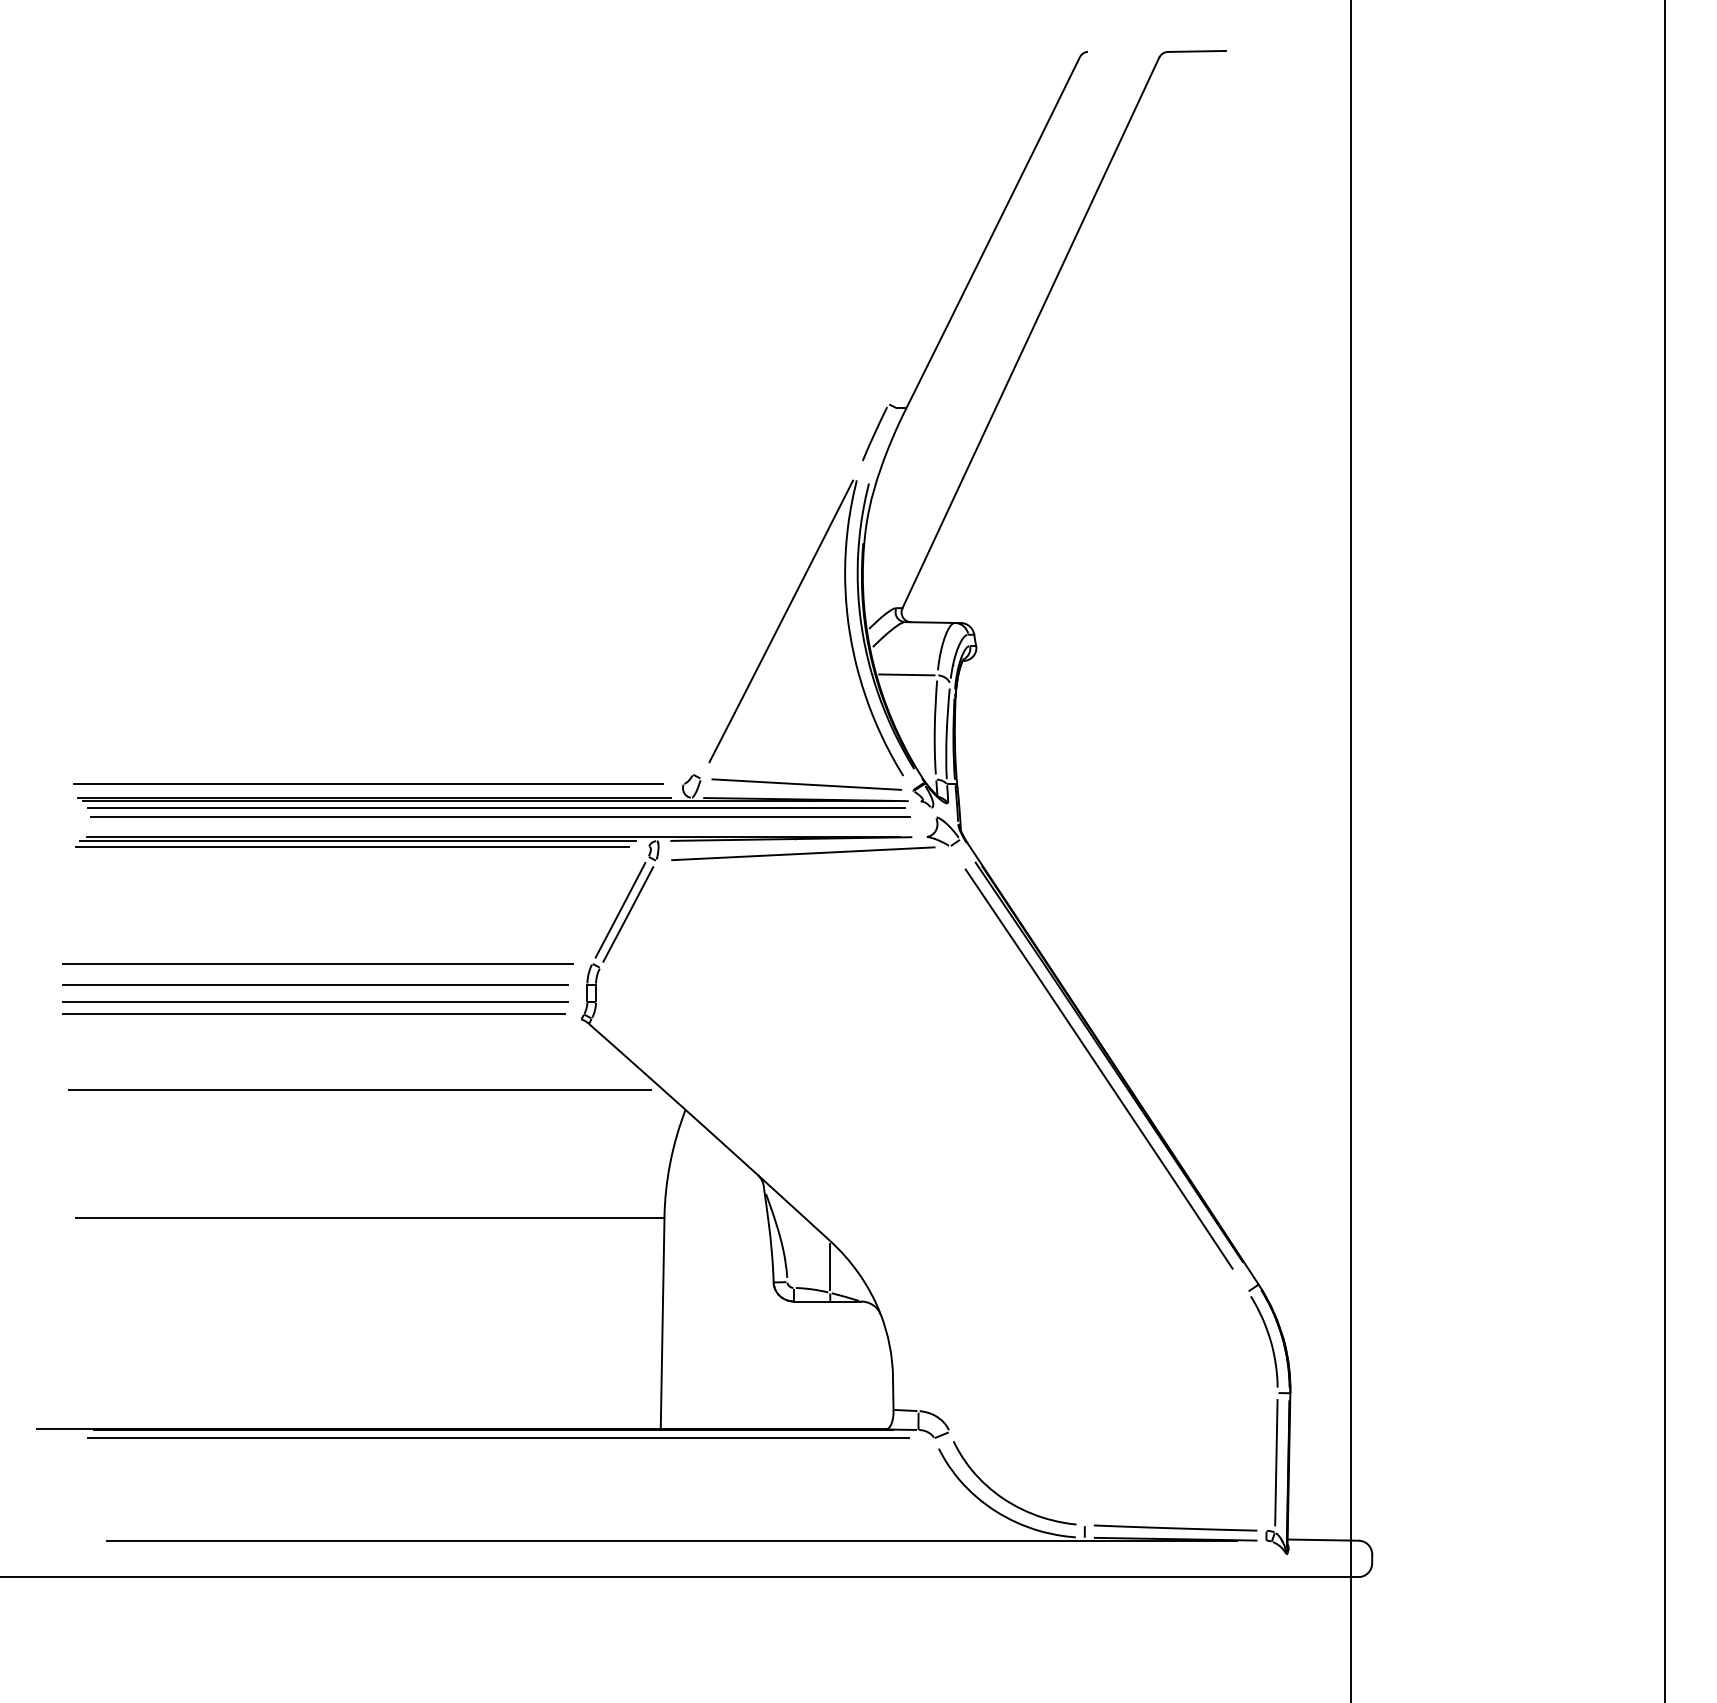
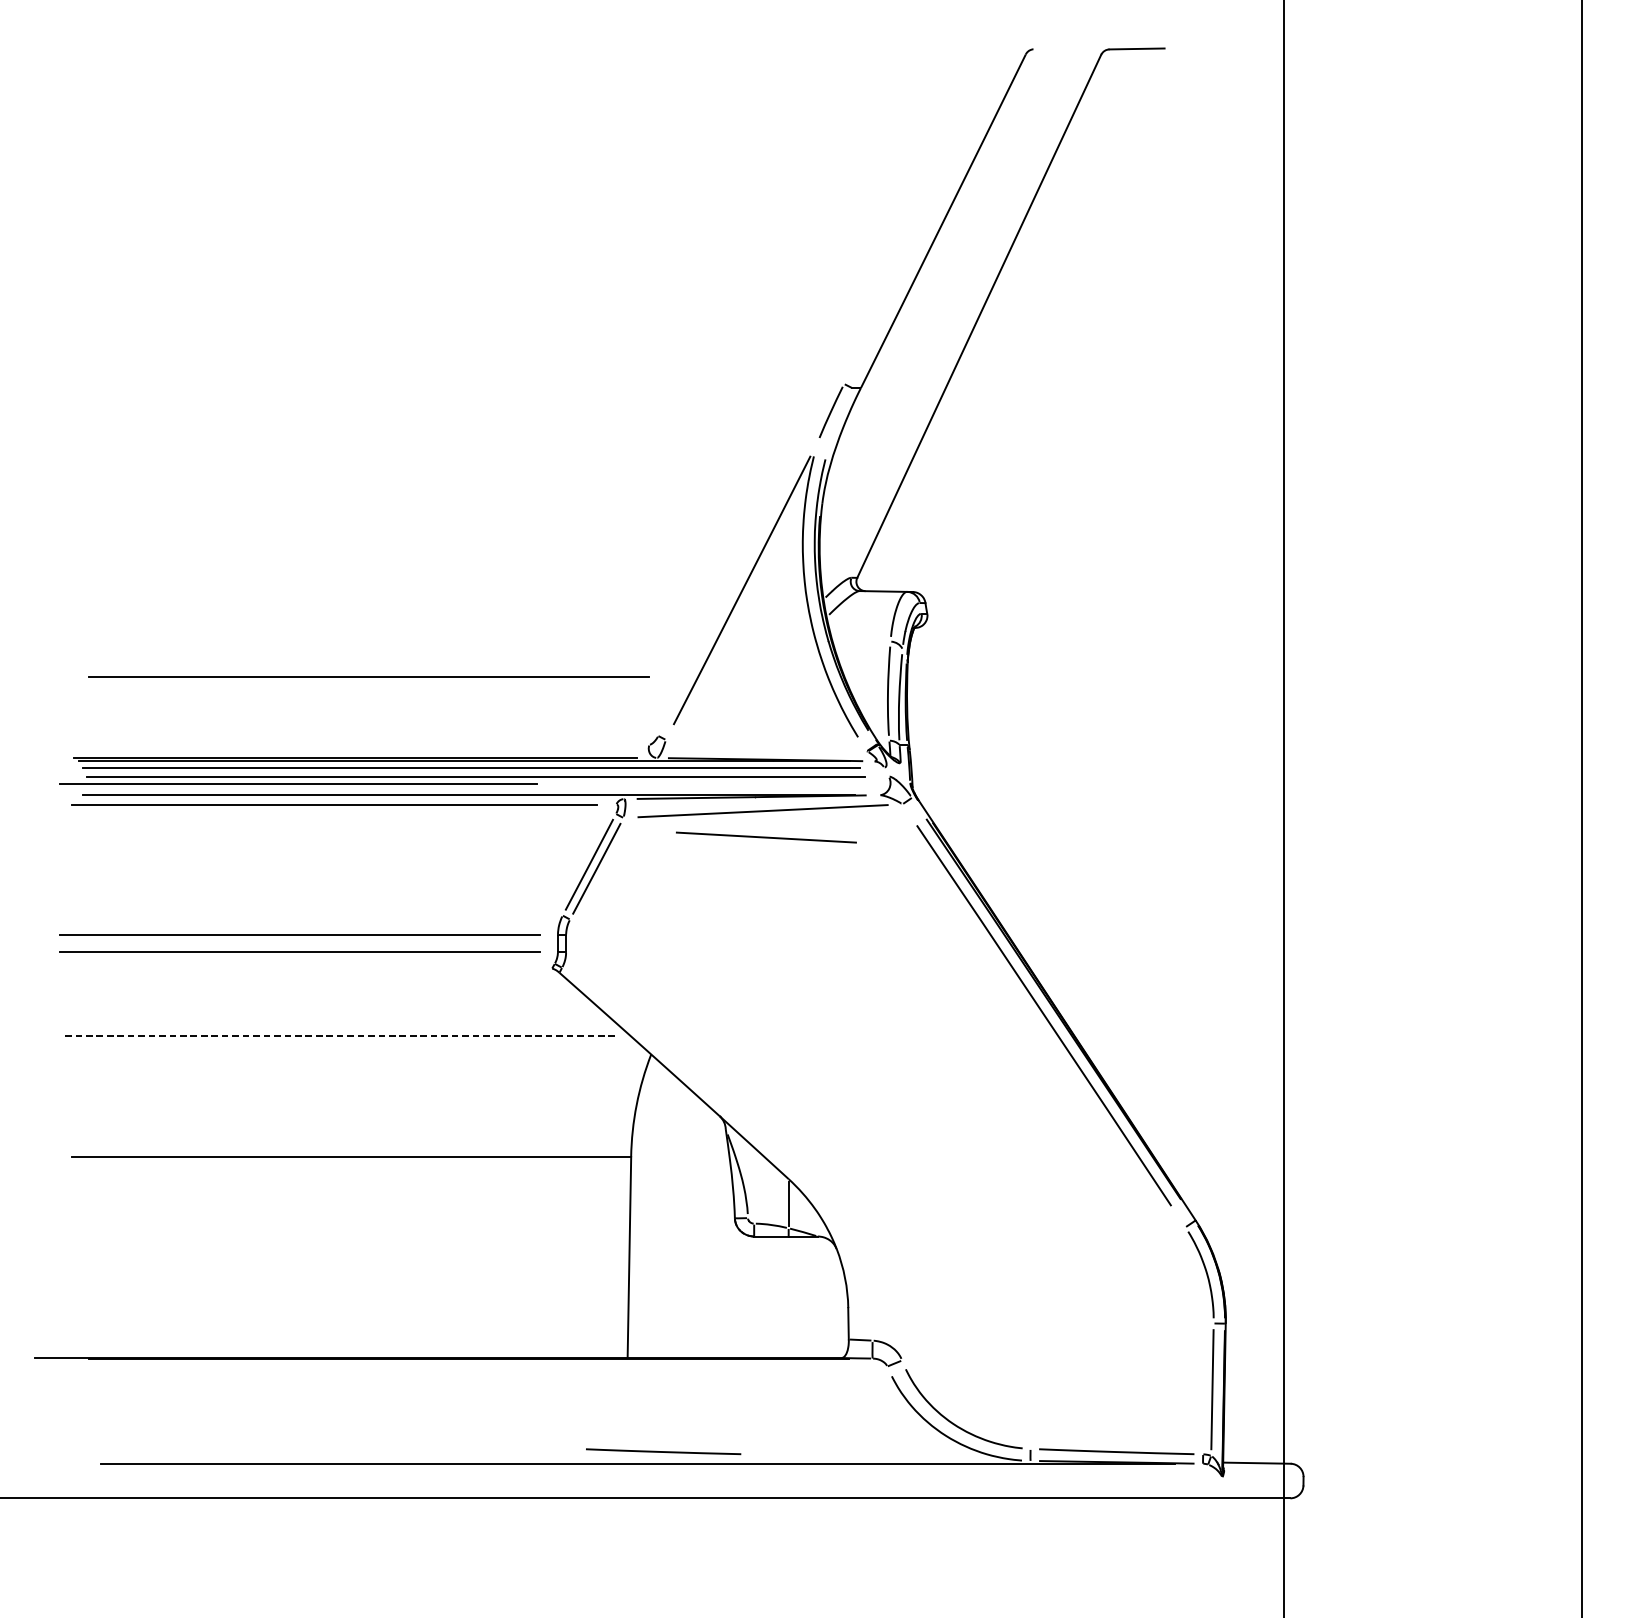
line: (906, 674) -> (861, 640), removed
line: (368, 783) -> (369, 676), moved
line: (806, 784) -> (766, 837), moved
line: (357, 841) -> (339, 799), removed
line: (318, 963) -> (302, 915), removed
line: (313, 1013) -> (297, 783), moved
line: (360, 1090) -> (342, 1036), solid -> dashed
line: (498, 1438) -> (473, 1366), removed
line: (698, 1527) -> (663, 1451), added

